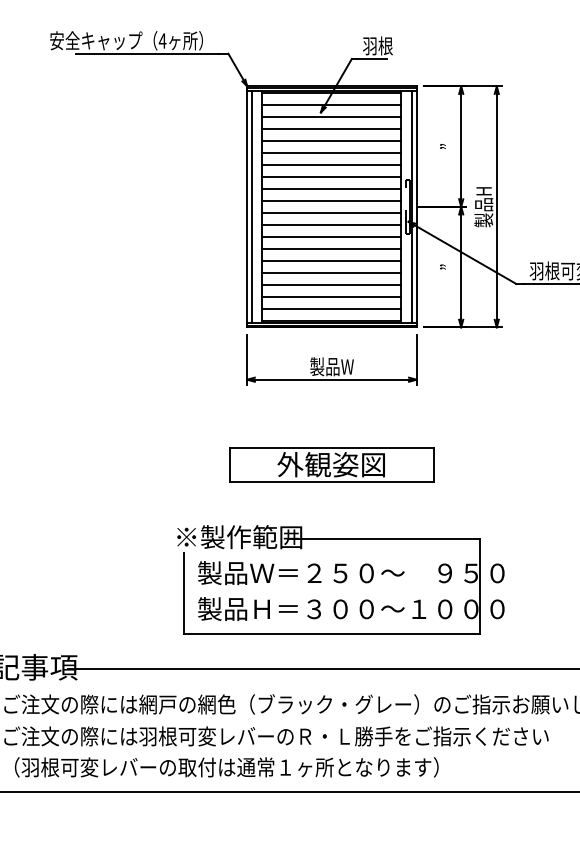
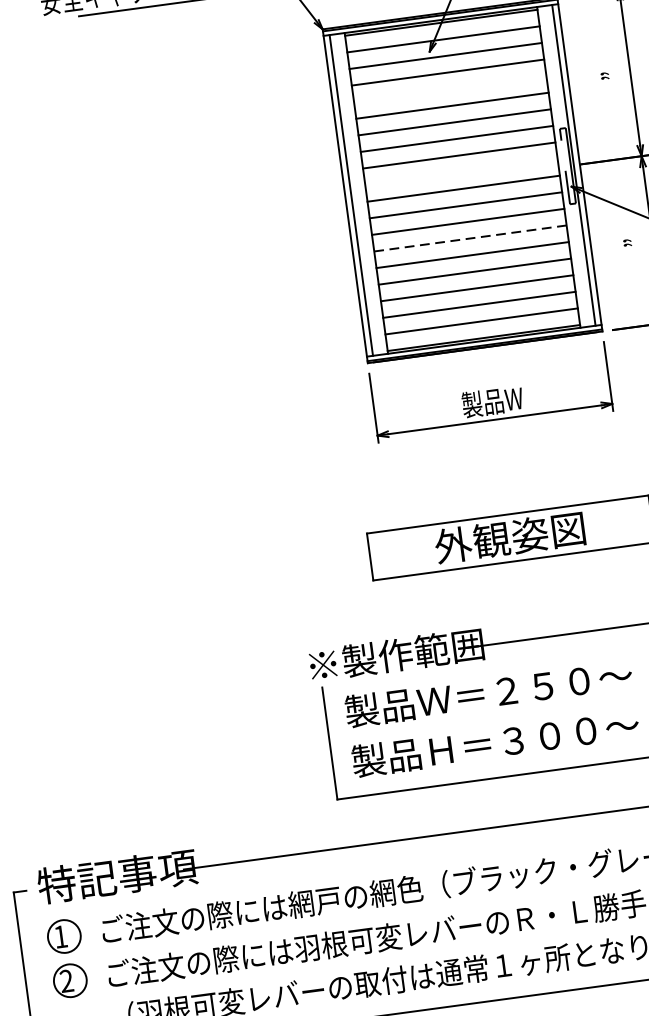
line: (331, 141) -> (449, 89), removed
line: (331, 200) -> (460, 171), removed
line: (332, 248) -> (471, 237), solid -> dashed

